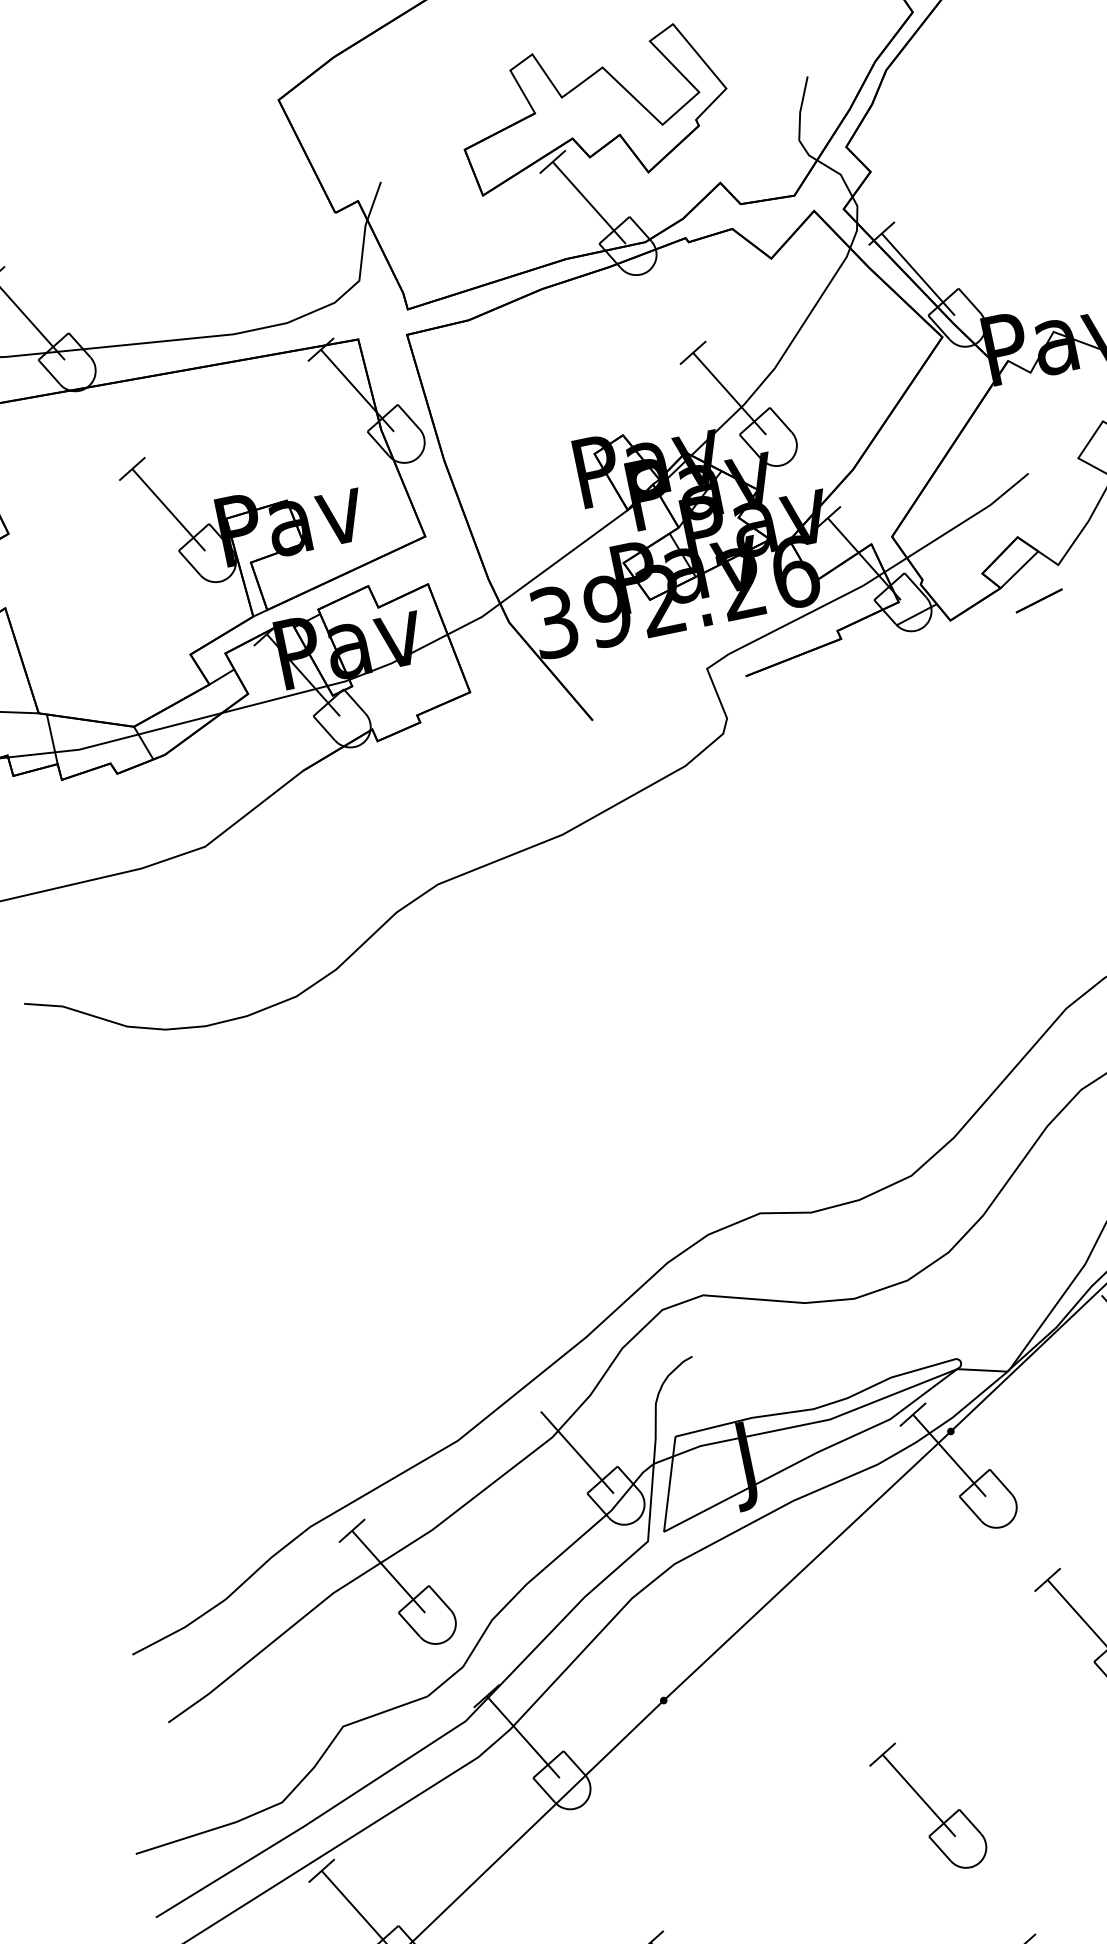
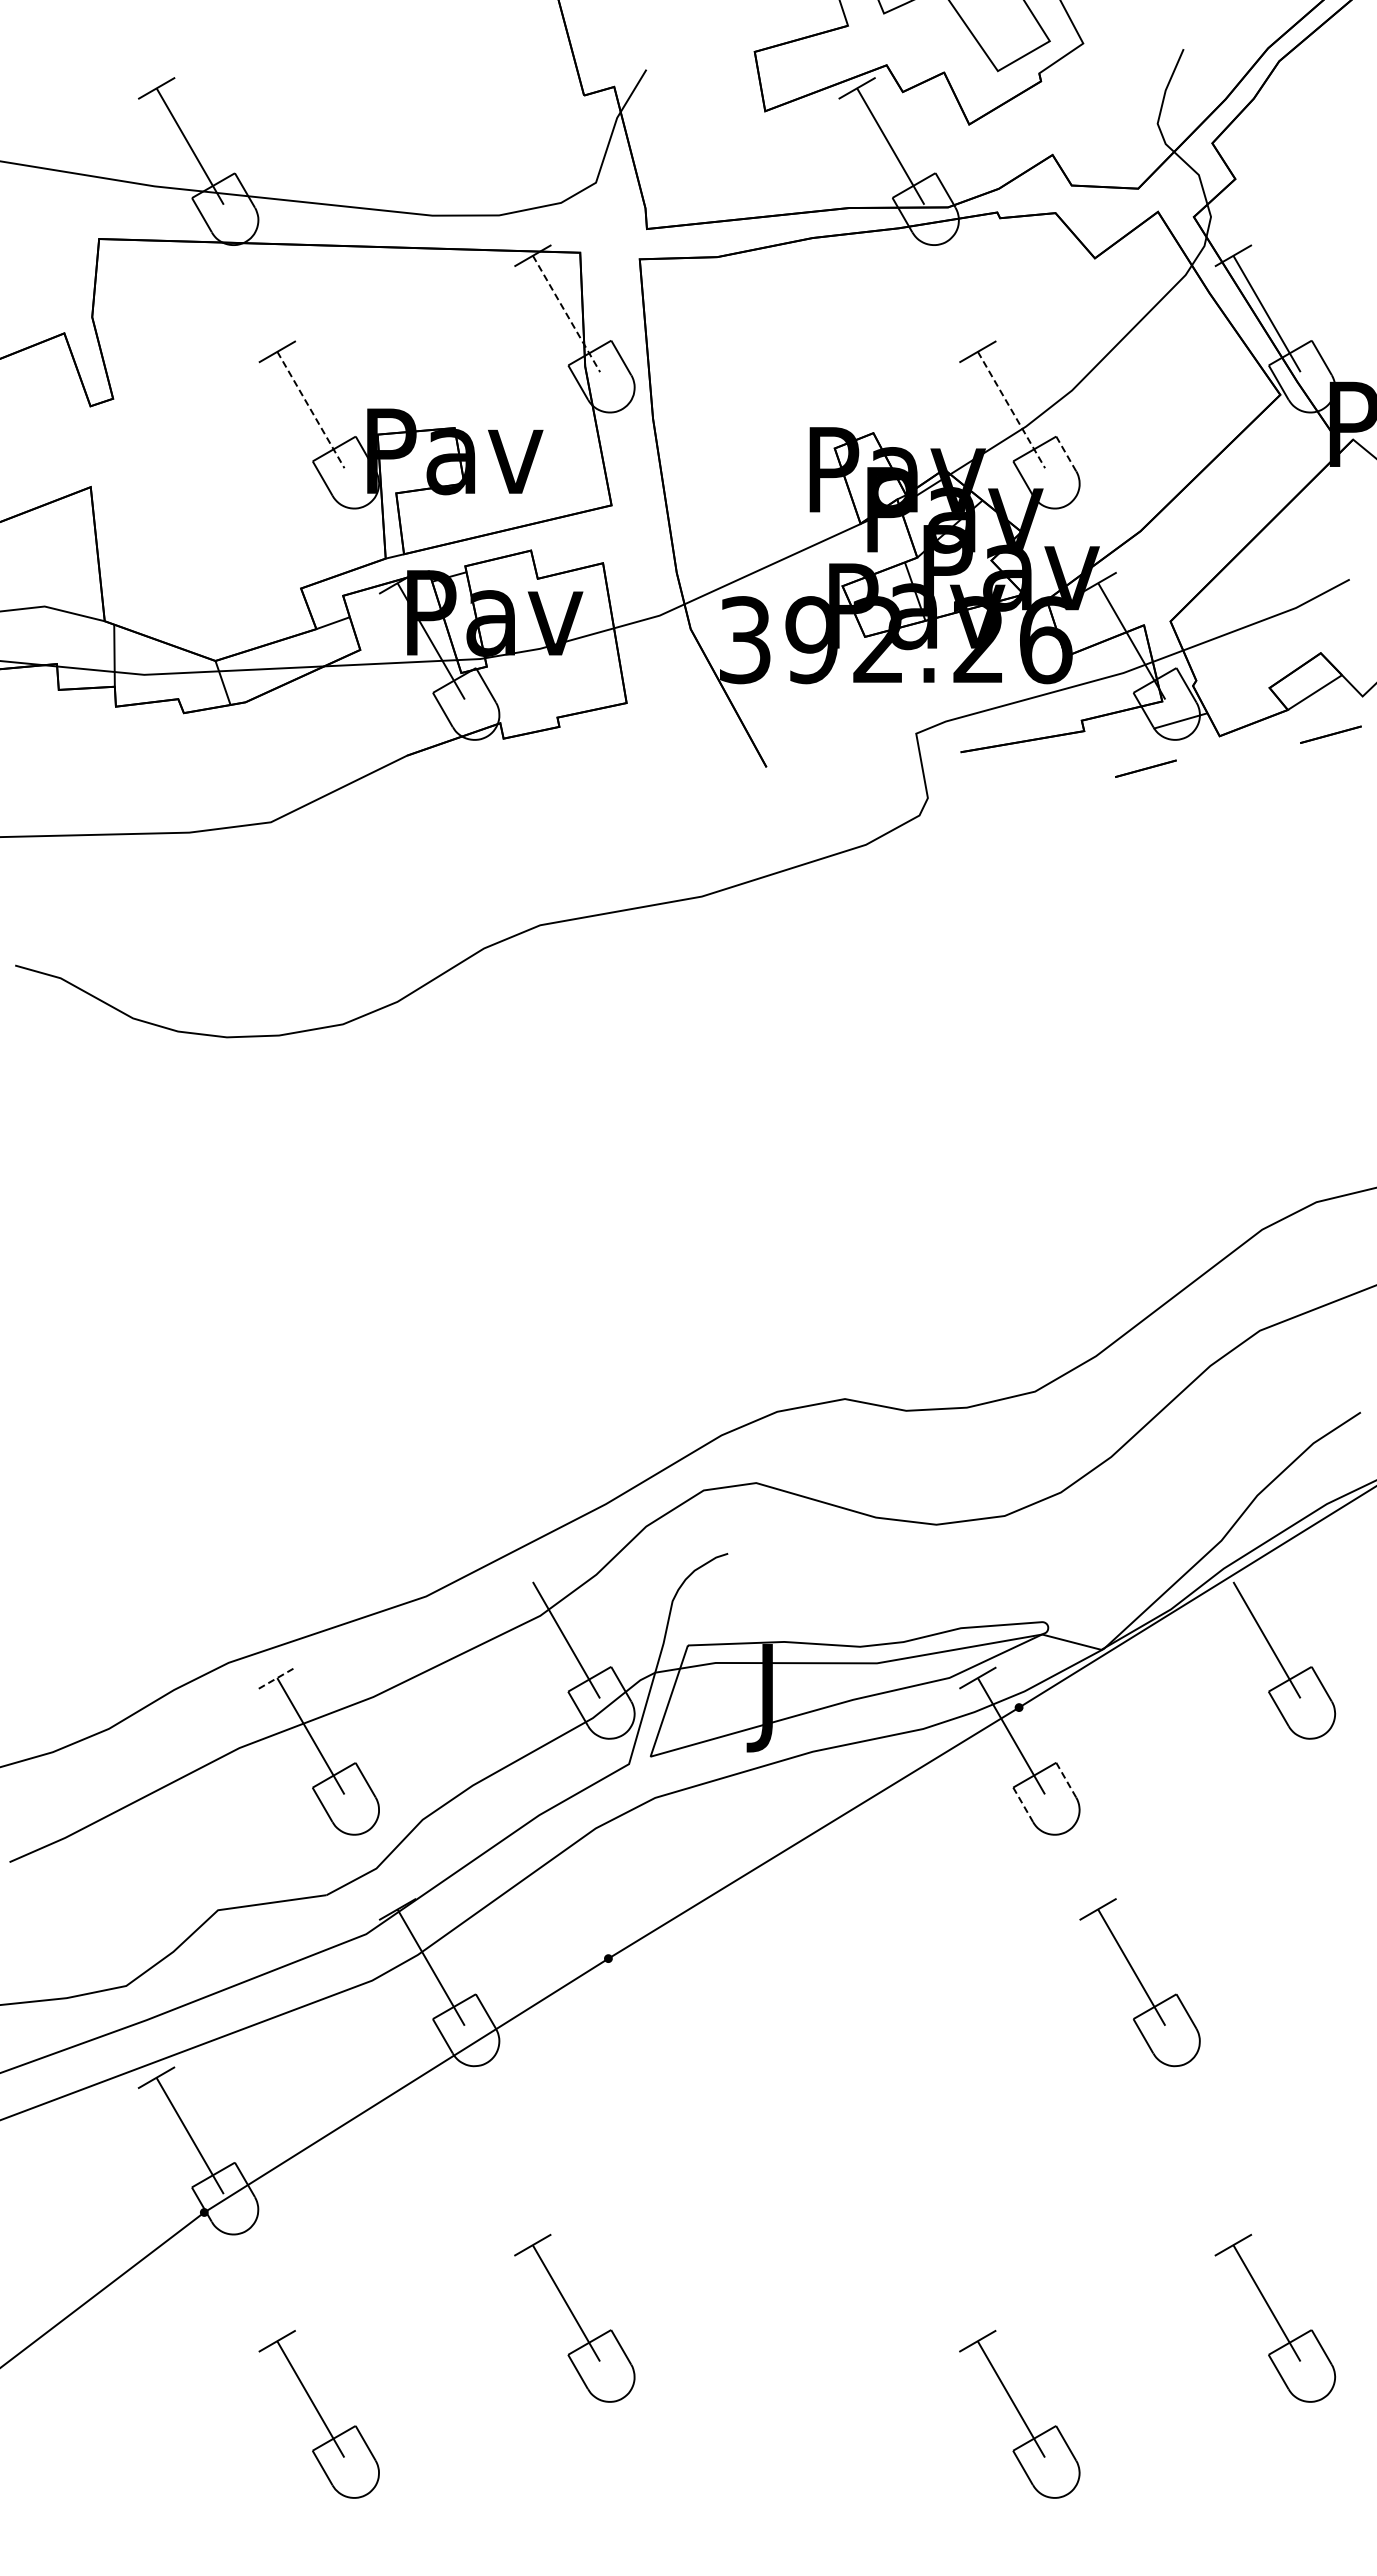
line: (357, 391) -> (566, 314), solid -> dashed
line: (729, 394) -> (1011, 410), solid -> dashed
line: (781, 420) -> (1066, 454), solid -> dashed
line: (169, 510) -> (311, 410), solid -> dashed
line: (896, 658) -> (1145, 768), added
line: (1000, 1481) -> (1066, 1780), solid -> dashed
line: (970, 1508) -> (1023, 1804), solid -> dashed
line: (352, 1530) -> (277, 1677), solid -> dashed
part: (927, 1806) -> (898, 2150), removed

